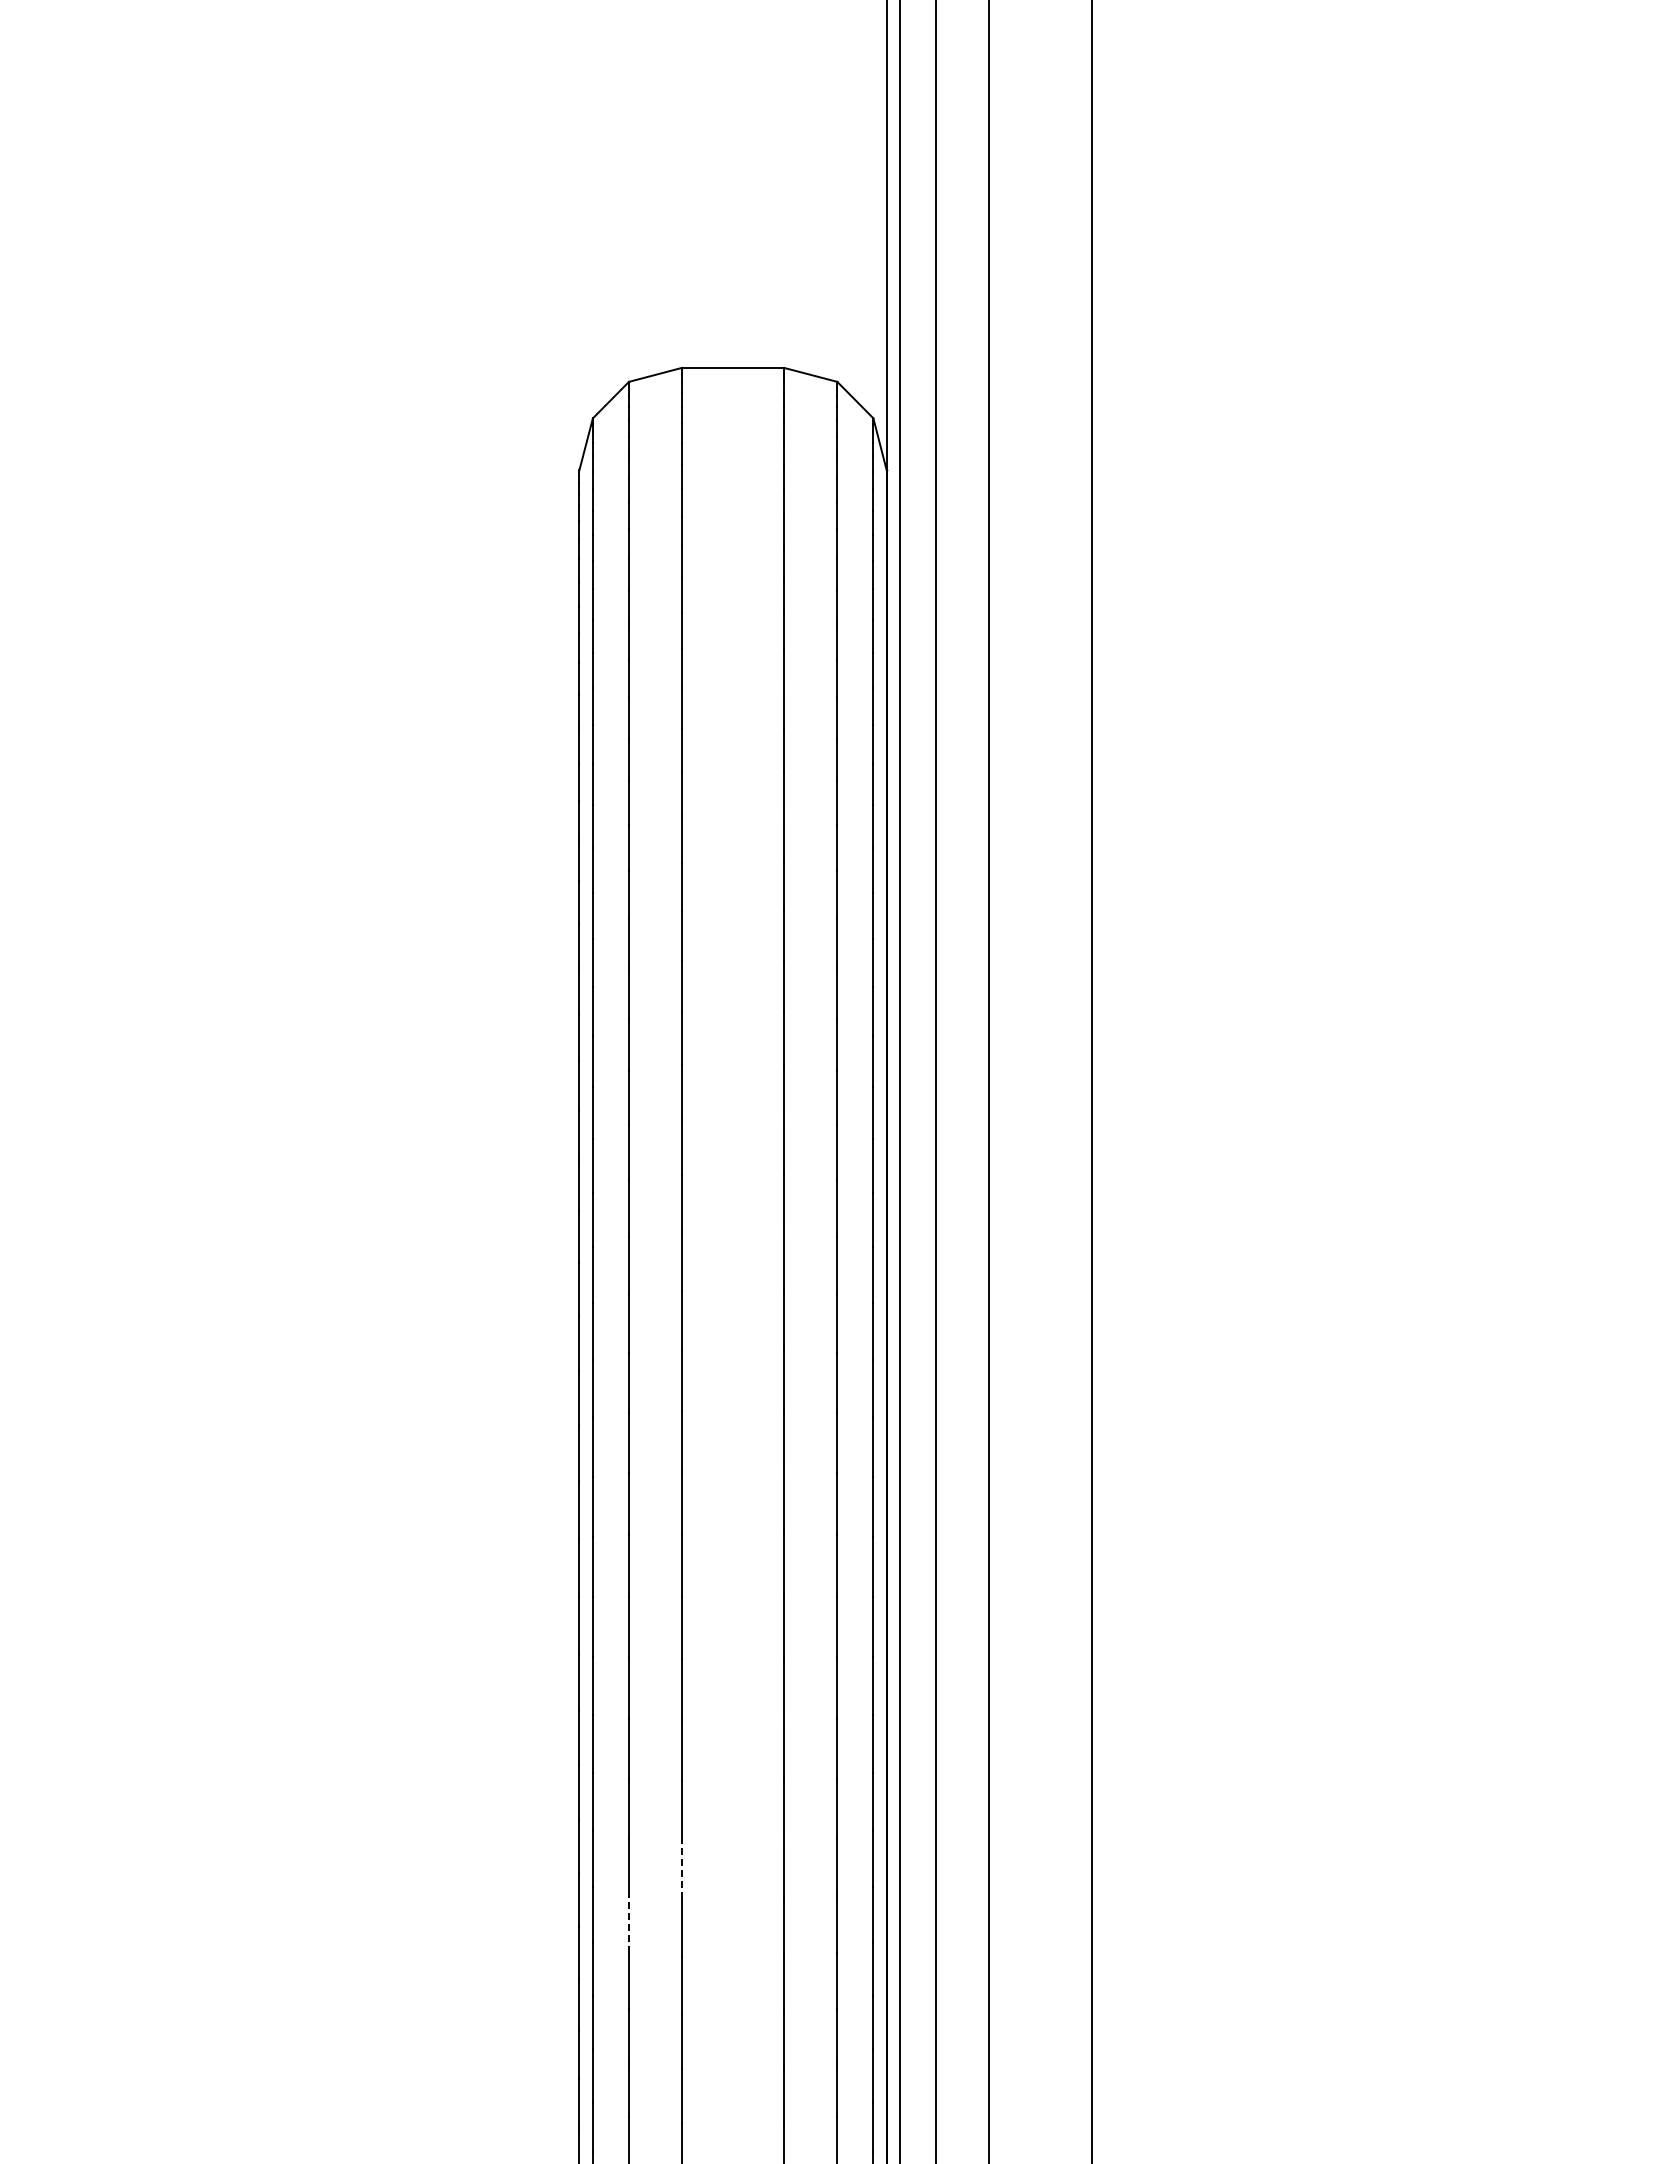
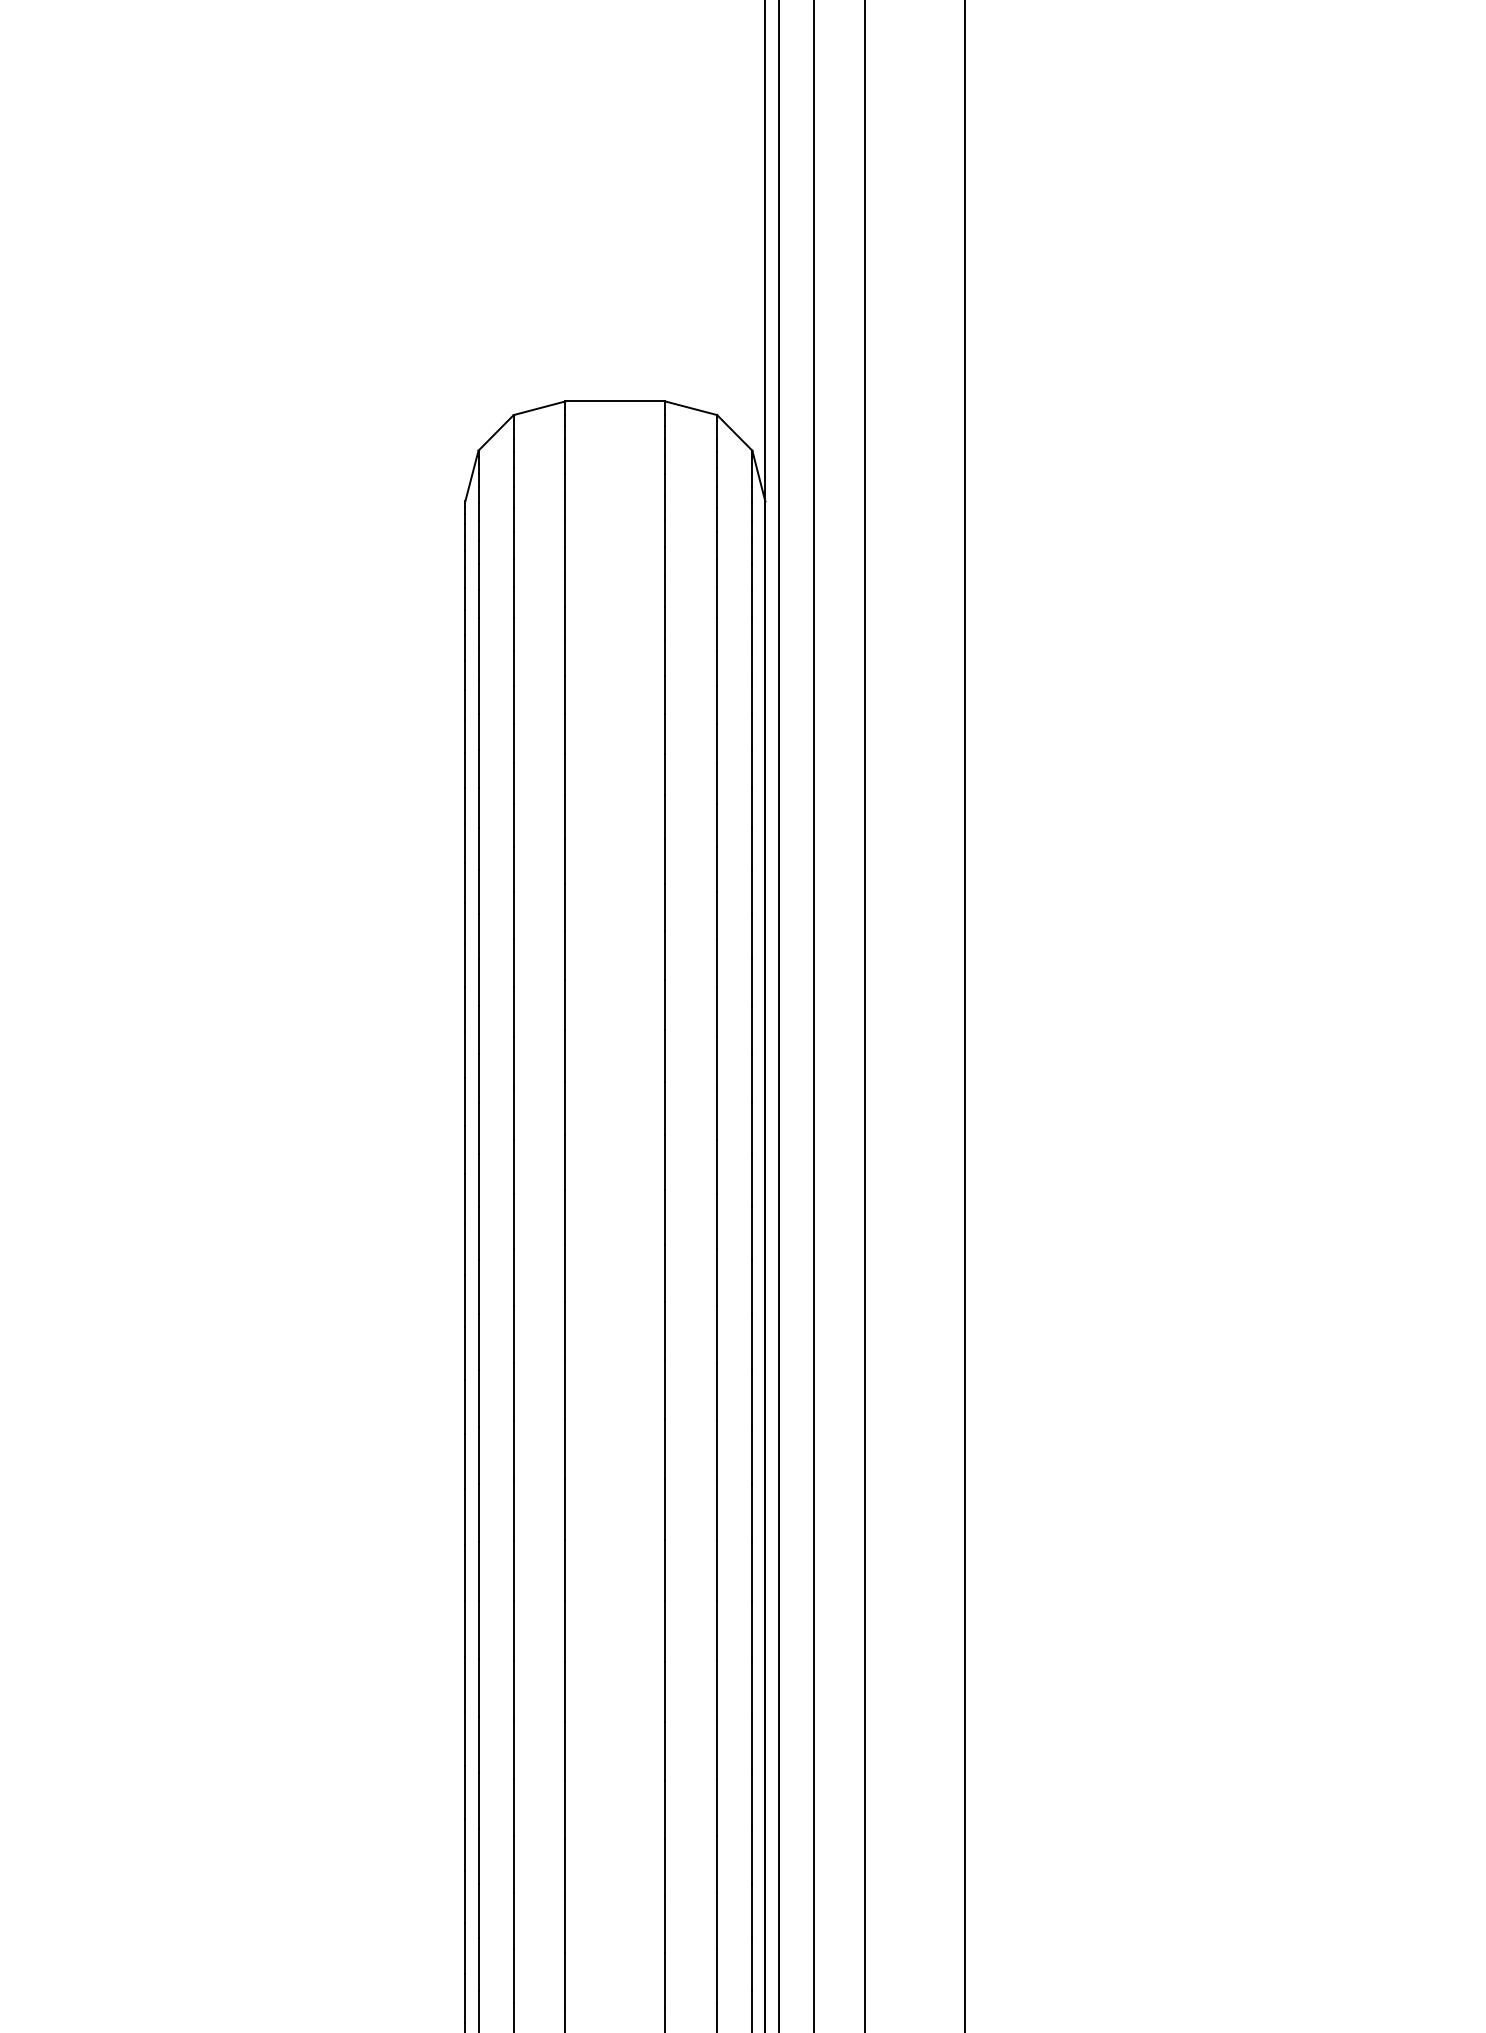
line: (681, 1869) -> (565, 1867), dashed -> solid
line: (628, 1924) -> (513, 1920), dashed -> solid

